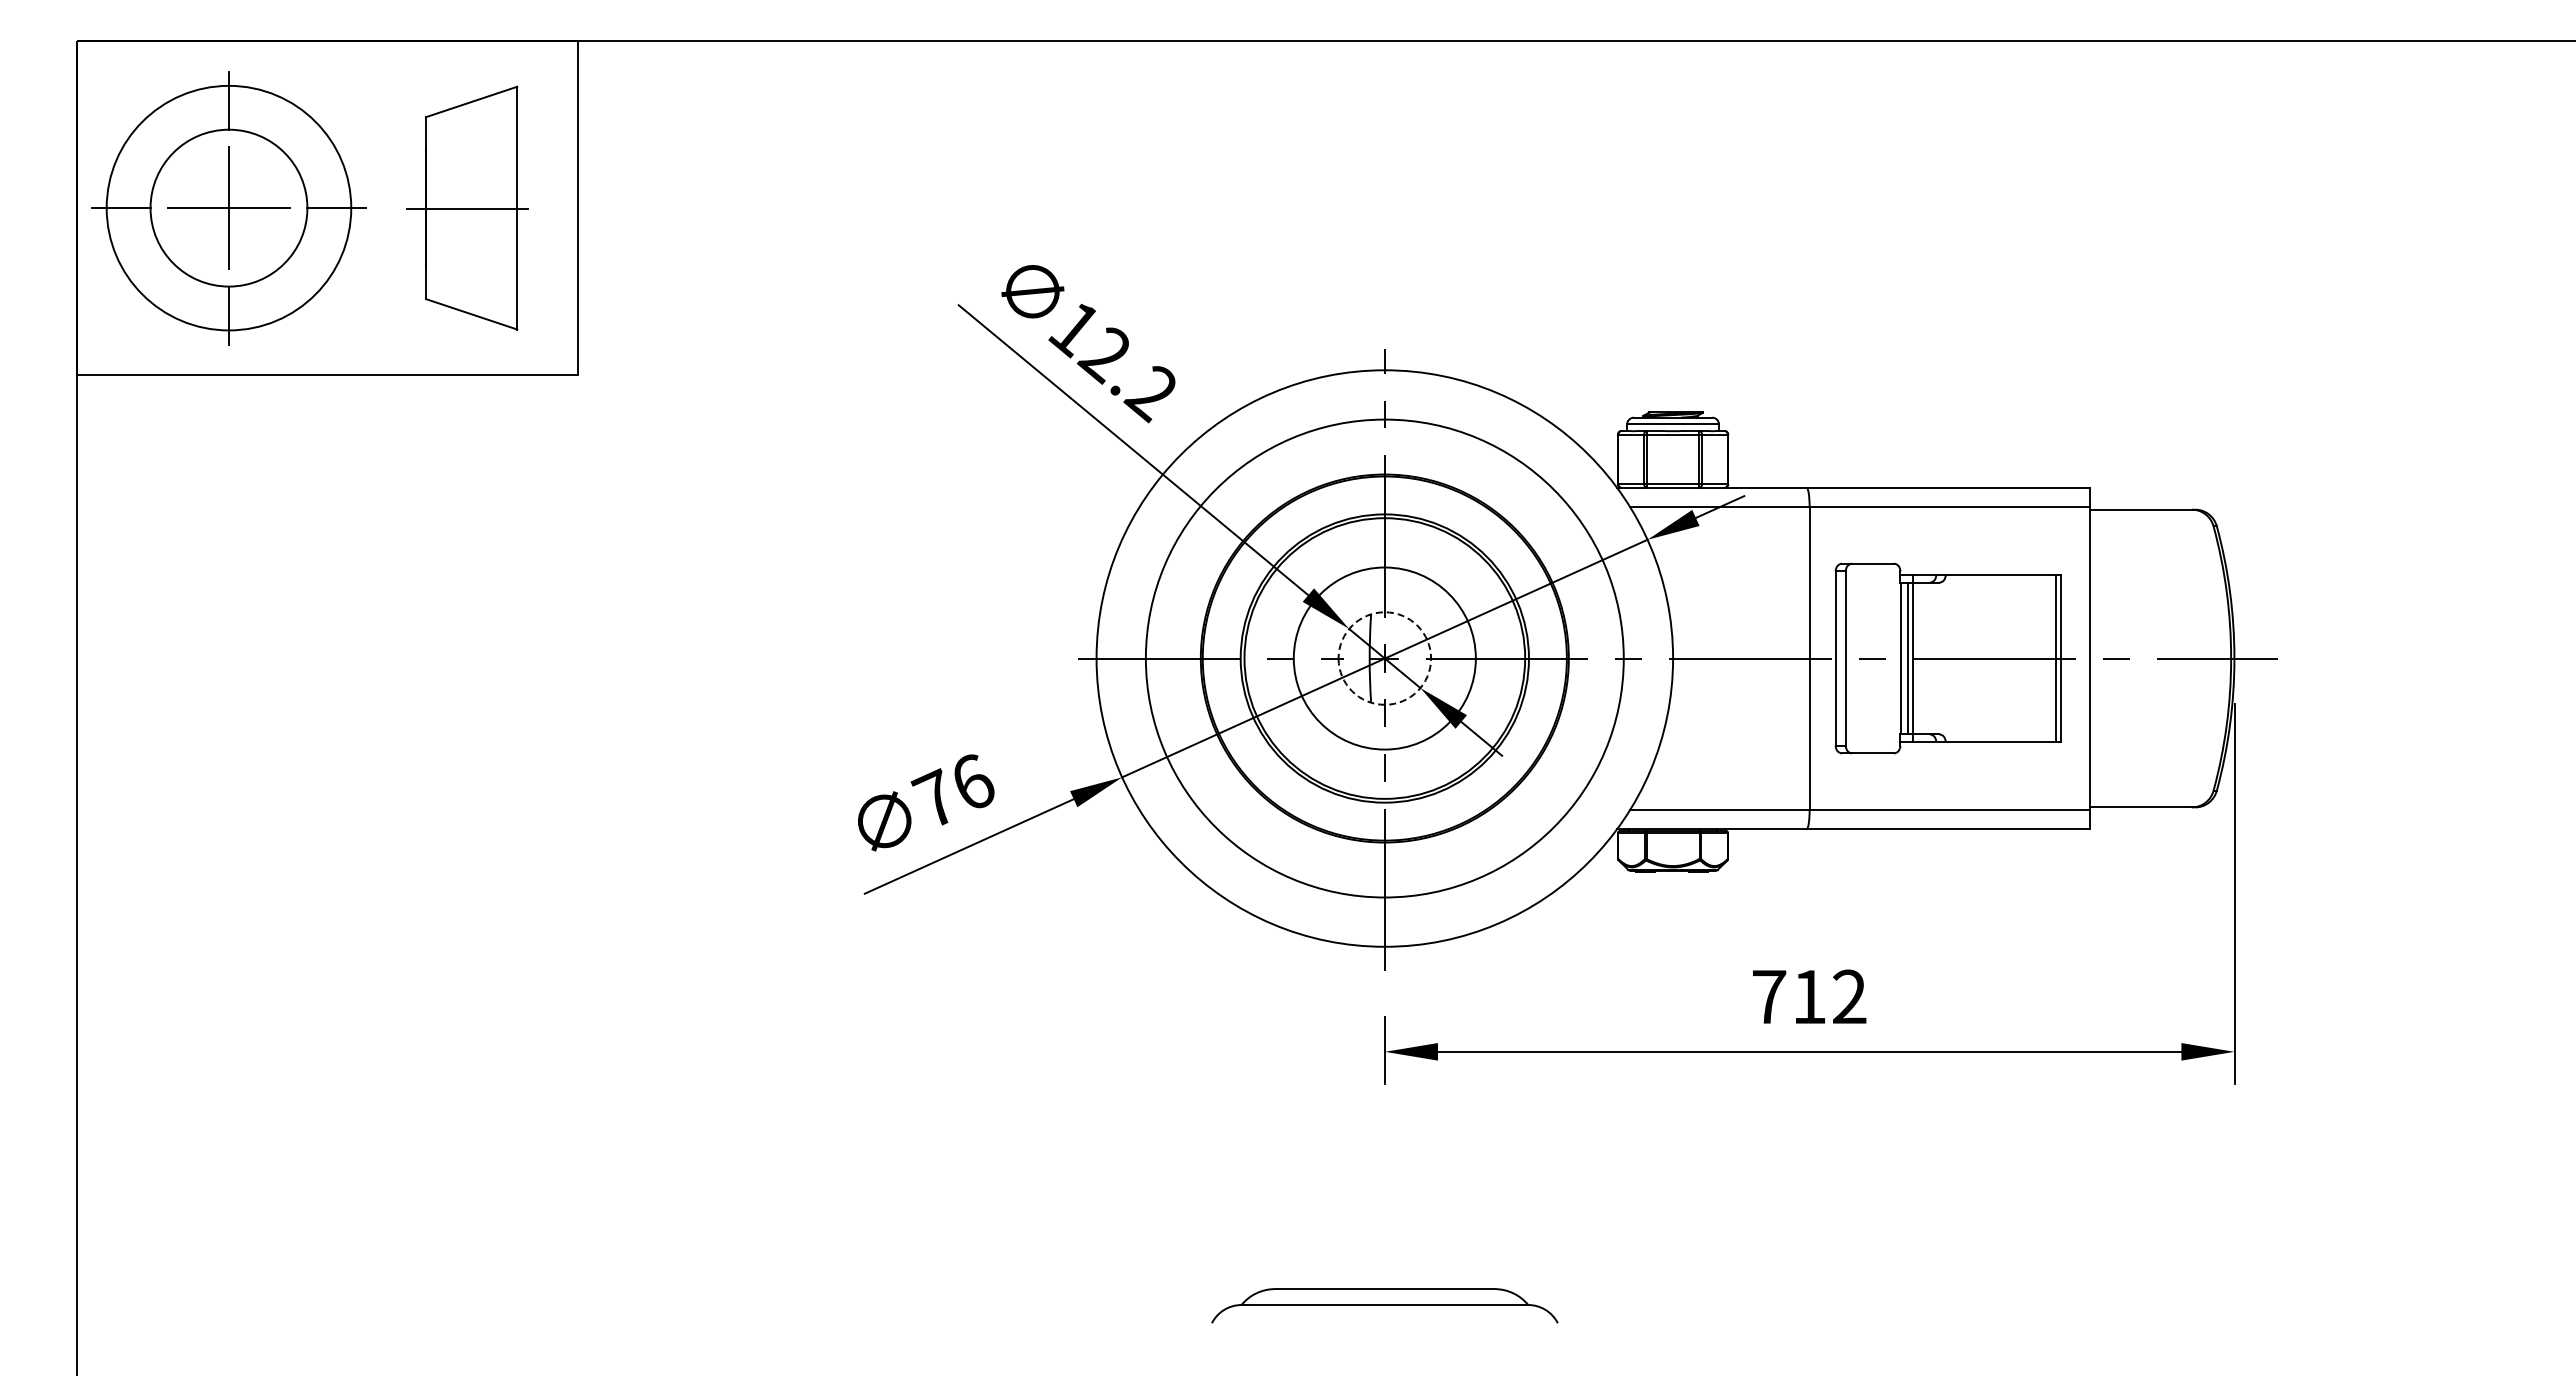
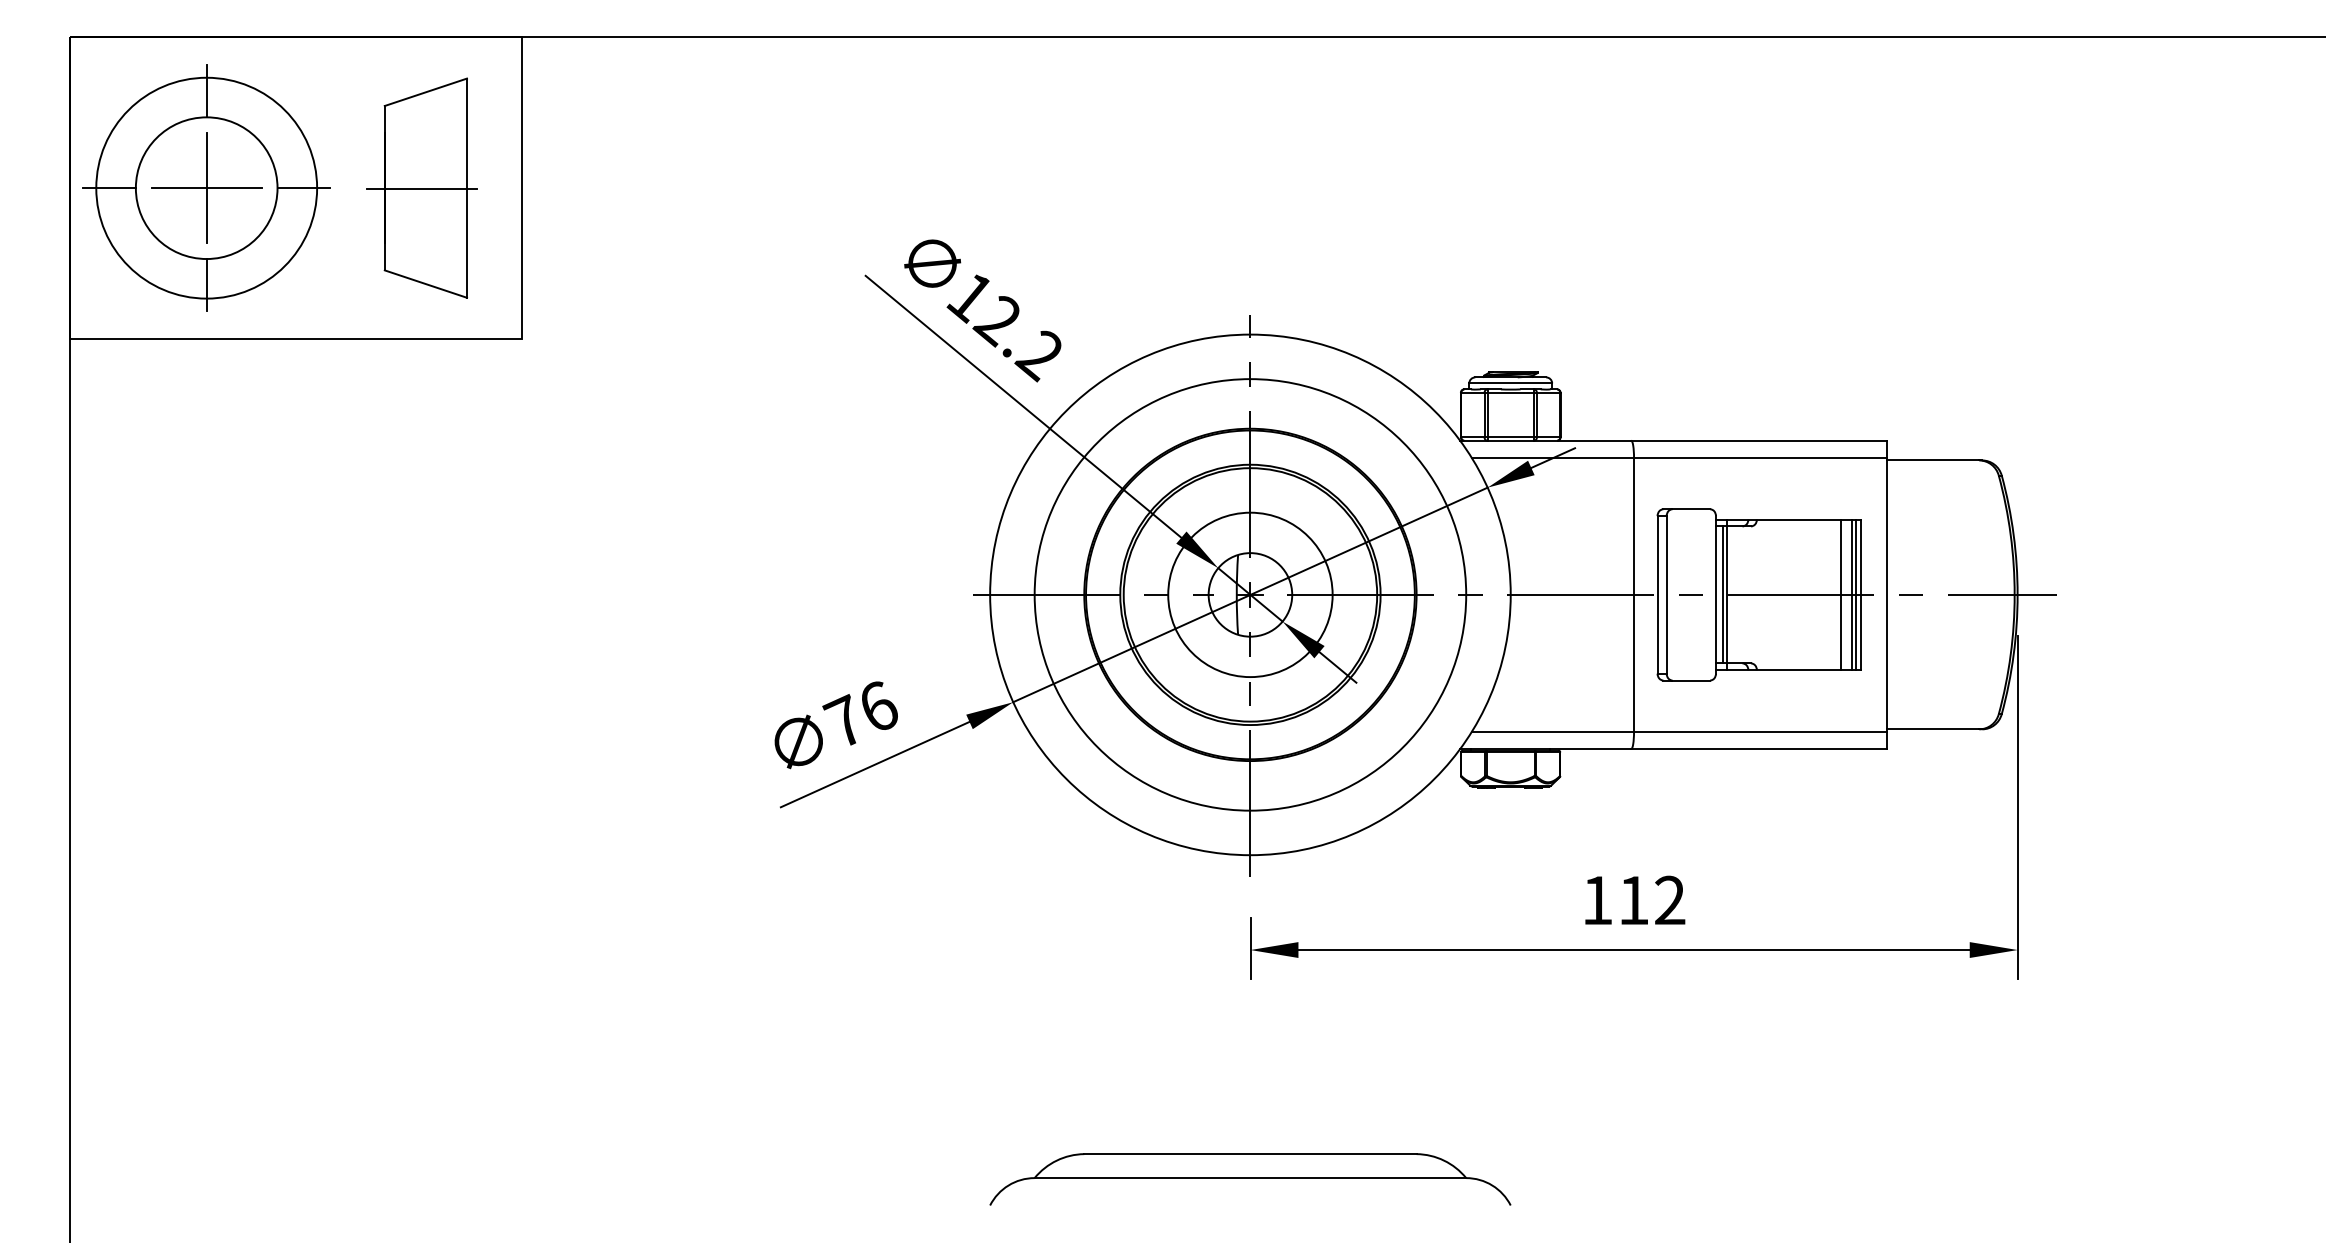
circle: (1384, 658) -> (1250, 594), dashed -> solid
line: (2038, 658) -> (1840, 594), added
line: (2051, 658) -> (1852, 594), added
text: (1769, 996) -> (1597, 900), 712 -> 112
part: (1384, 1305) -> (1250, 1179), size x1.67

